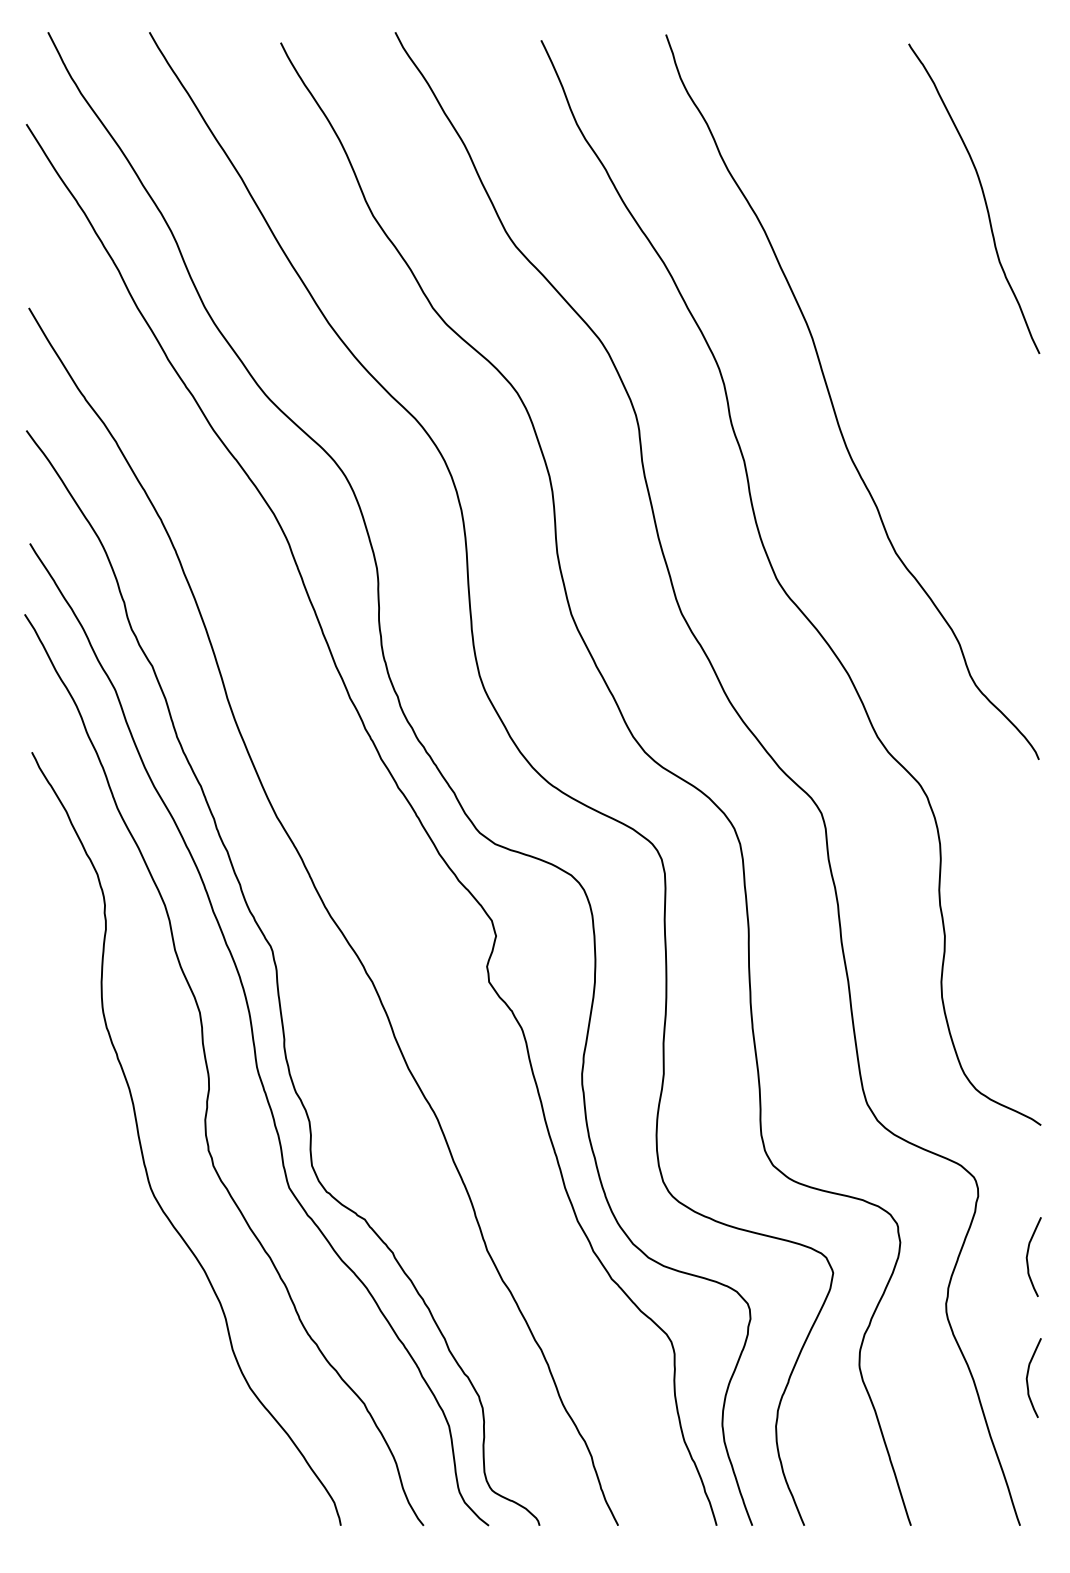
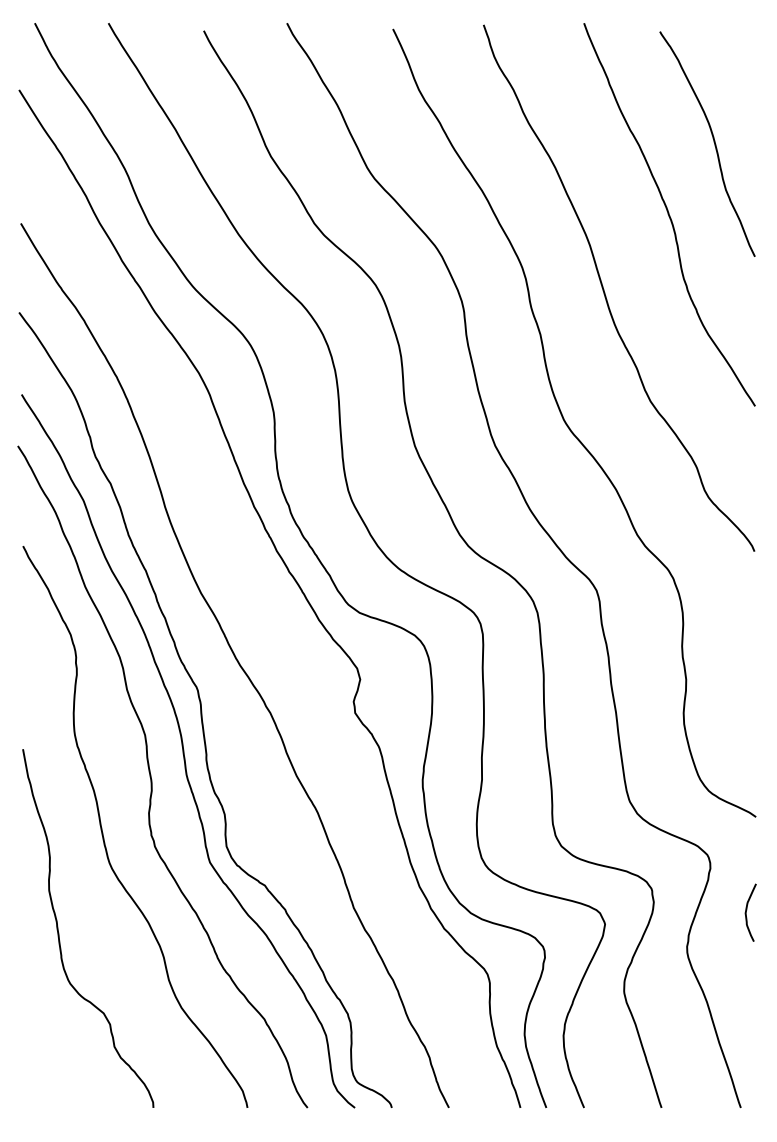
curve: (921, 296) -> (669, 215), added
curve: (81, 1284) -> (59, 932), added
curve: (1028, 1375) -> (746, 998), removed

